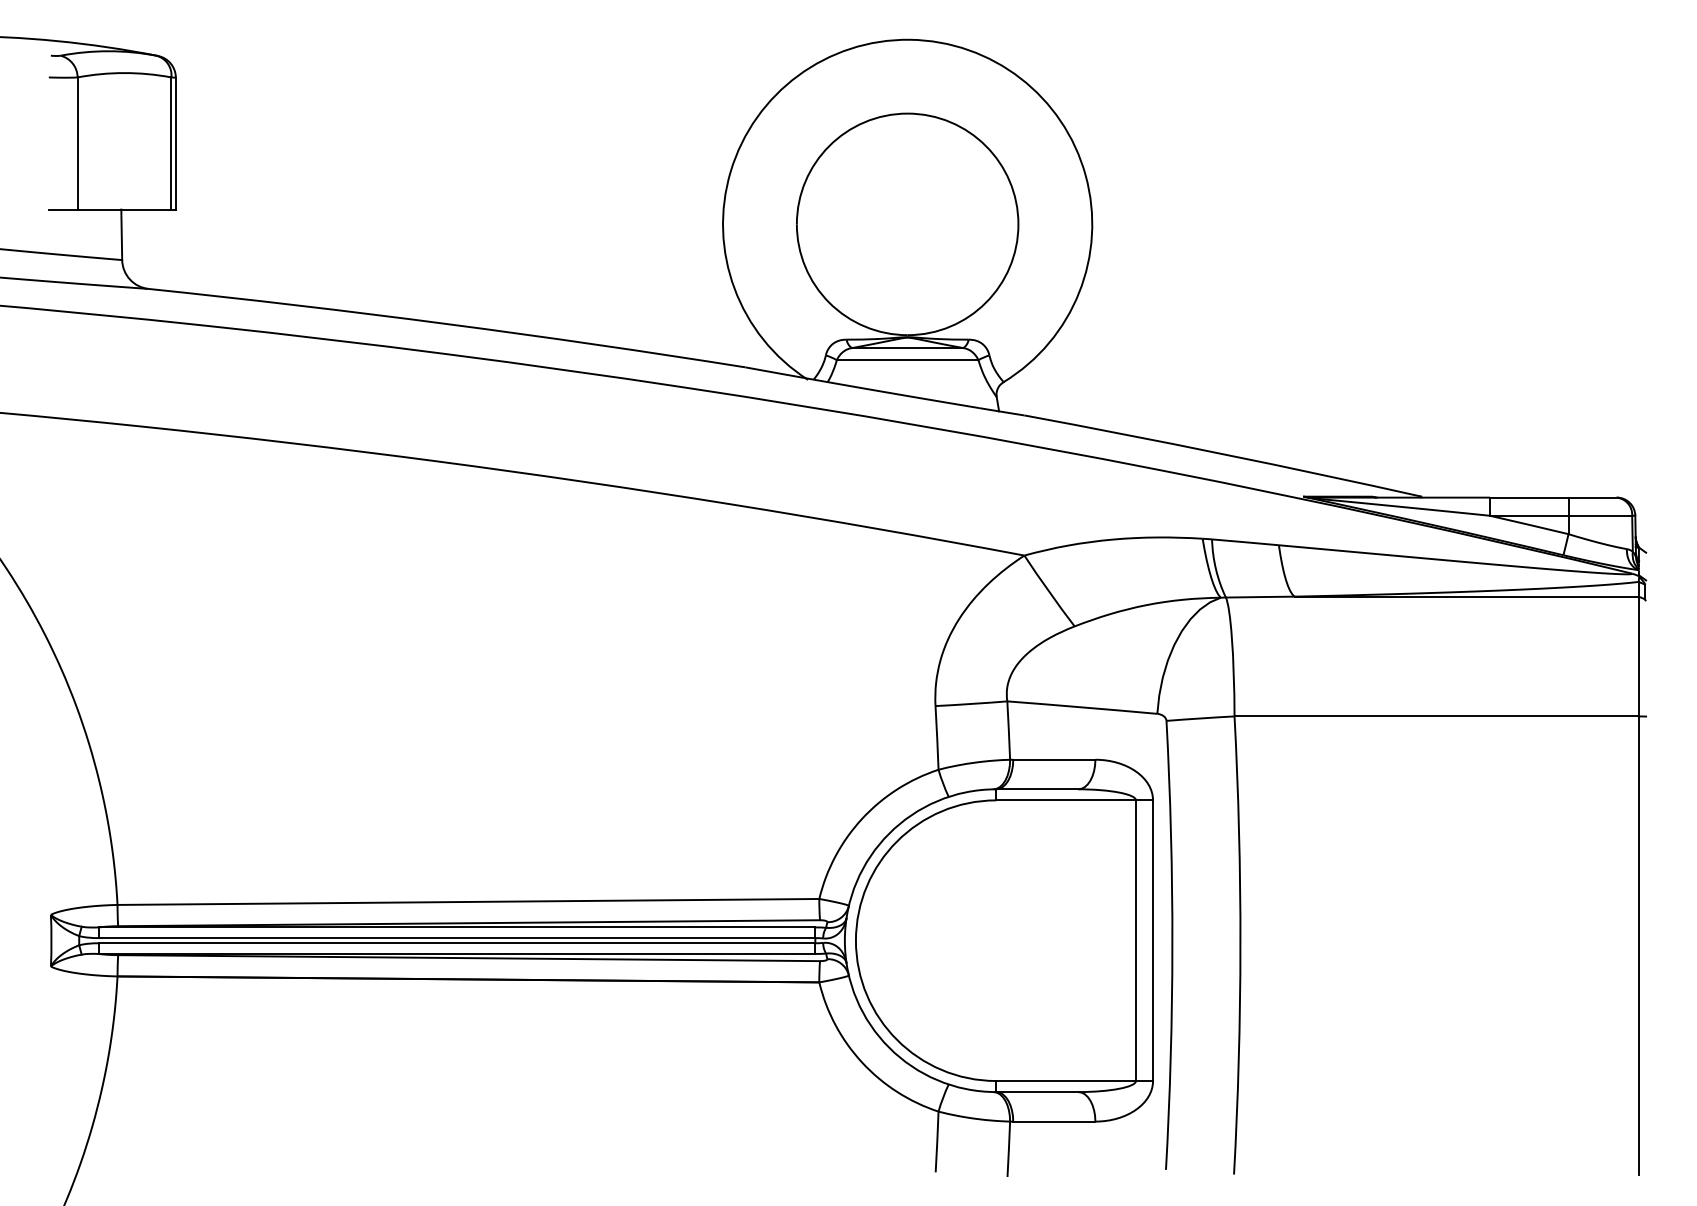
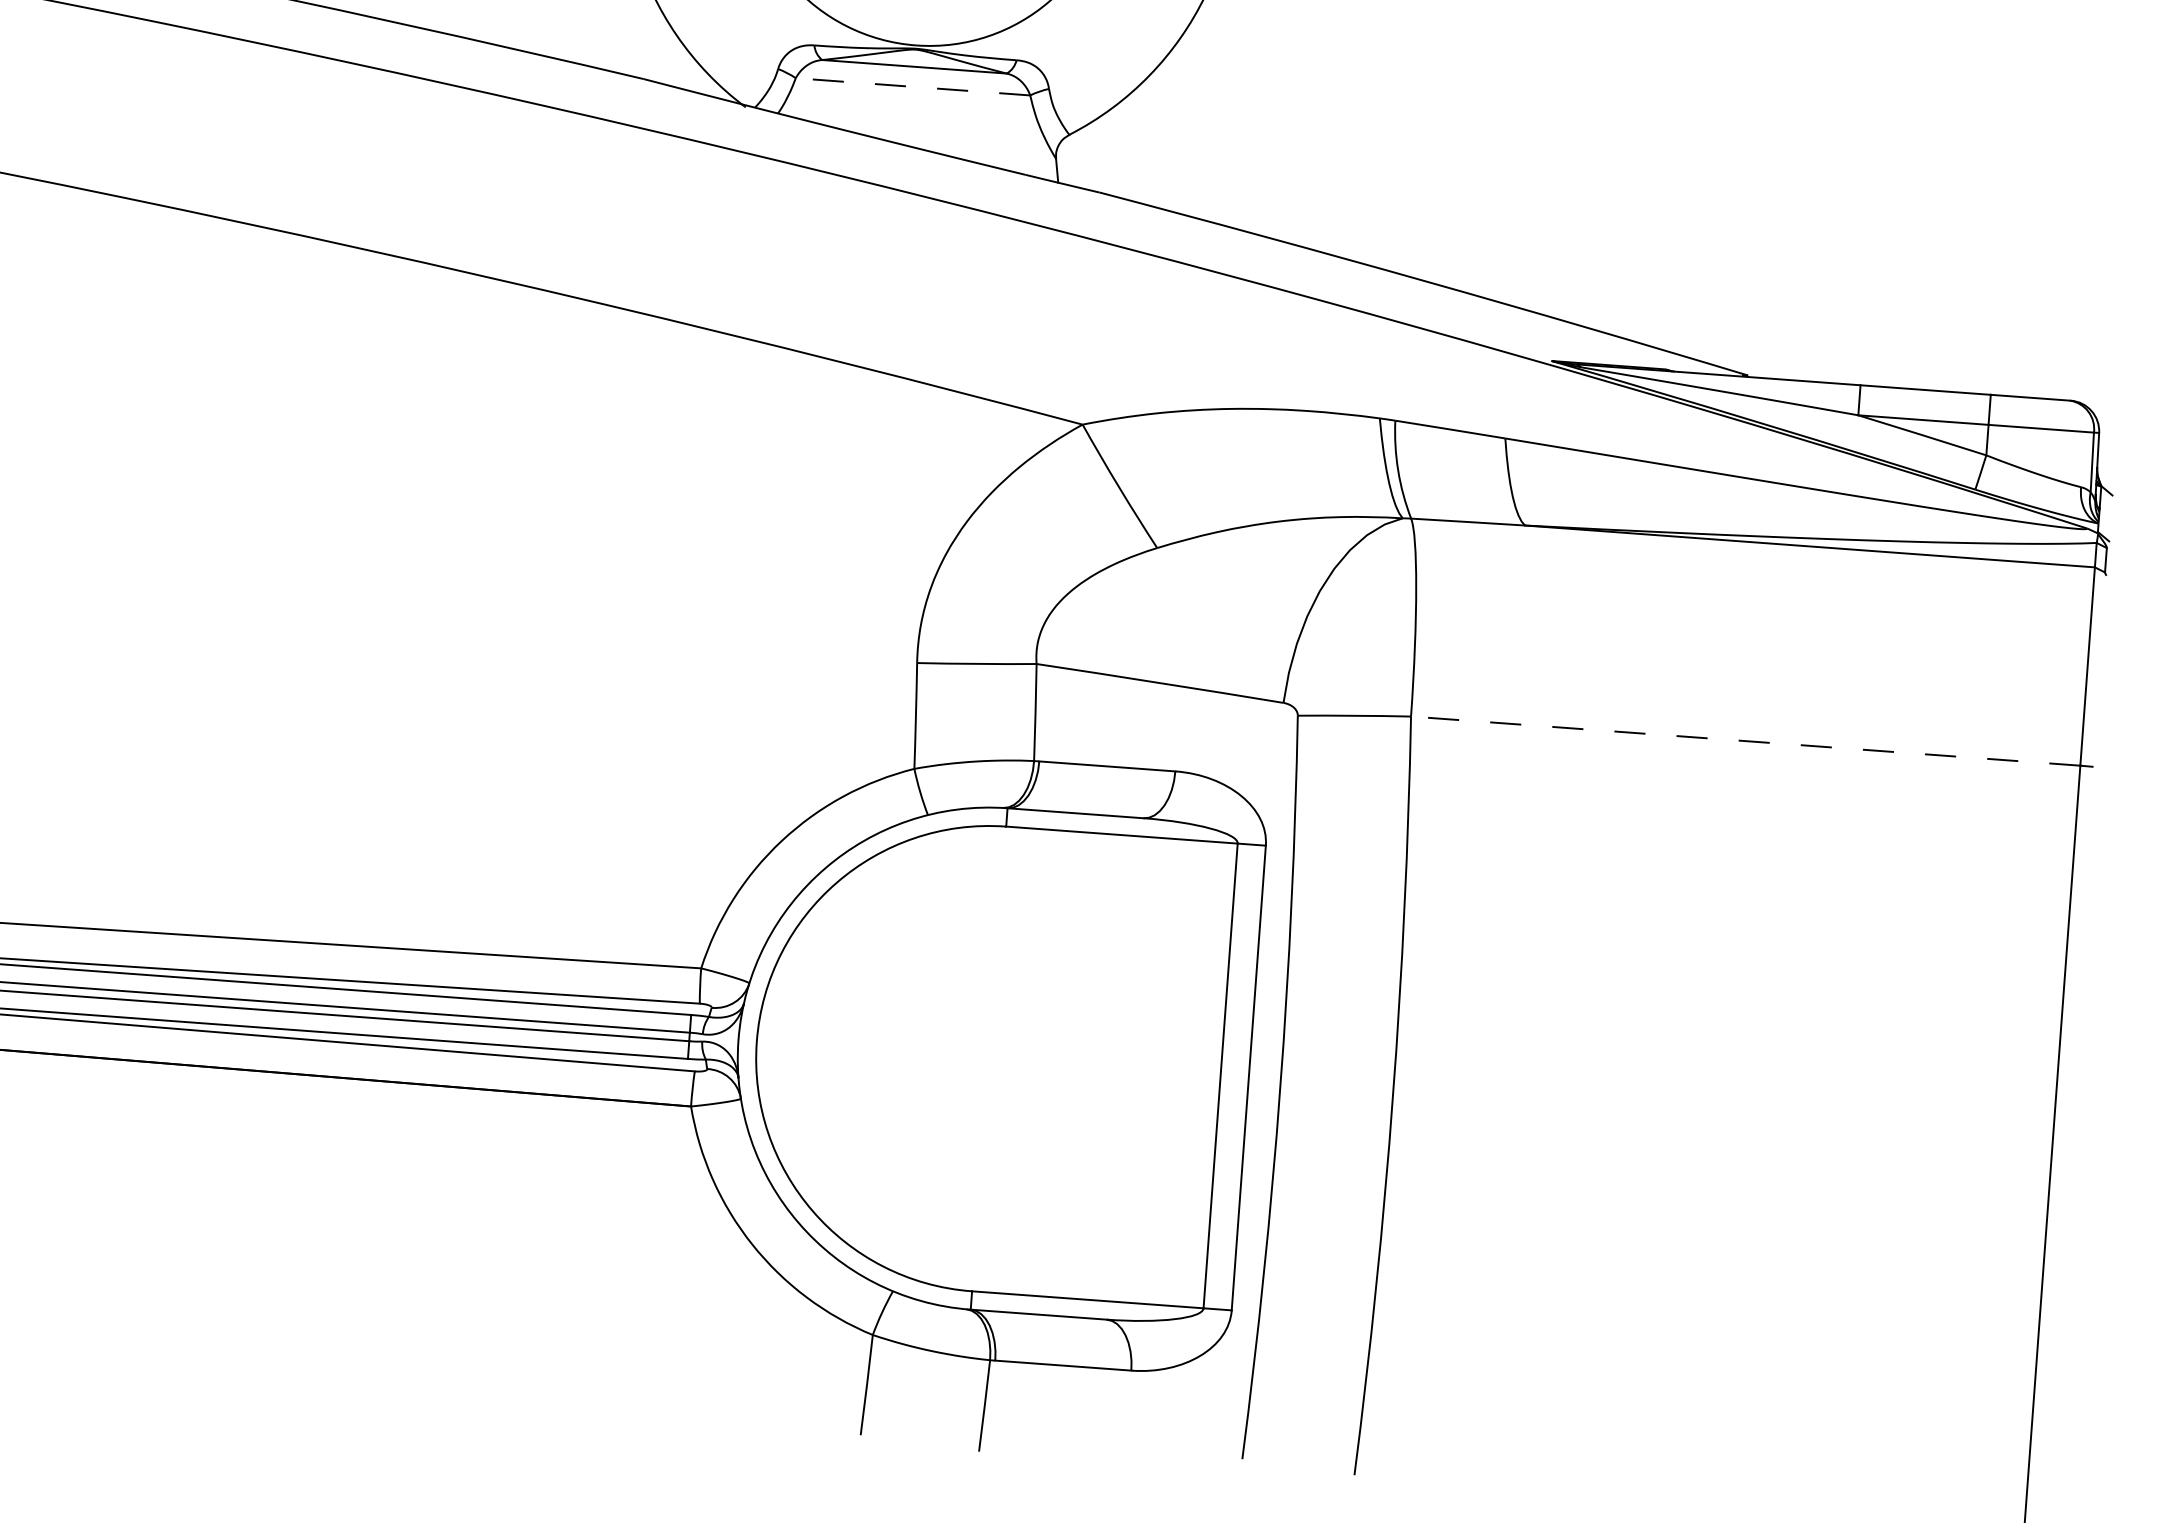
line: (907, 360) -> (912, 87), solid -> dashed
line: (1436, 716) -> (1745, 741), solid -> dashed

